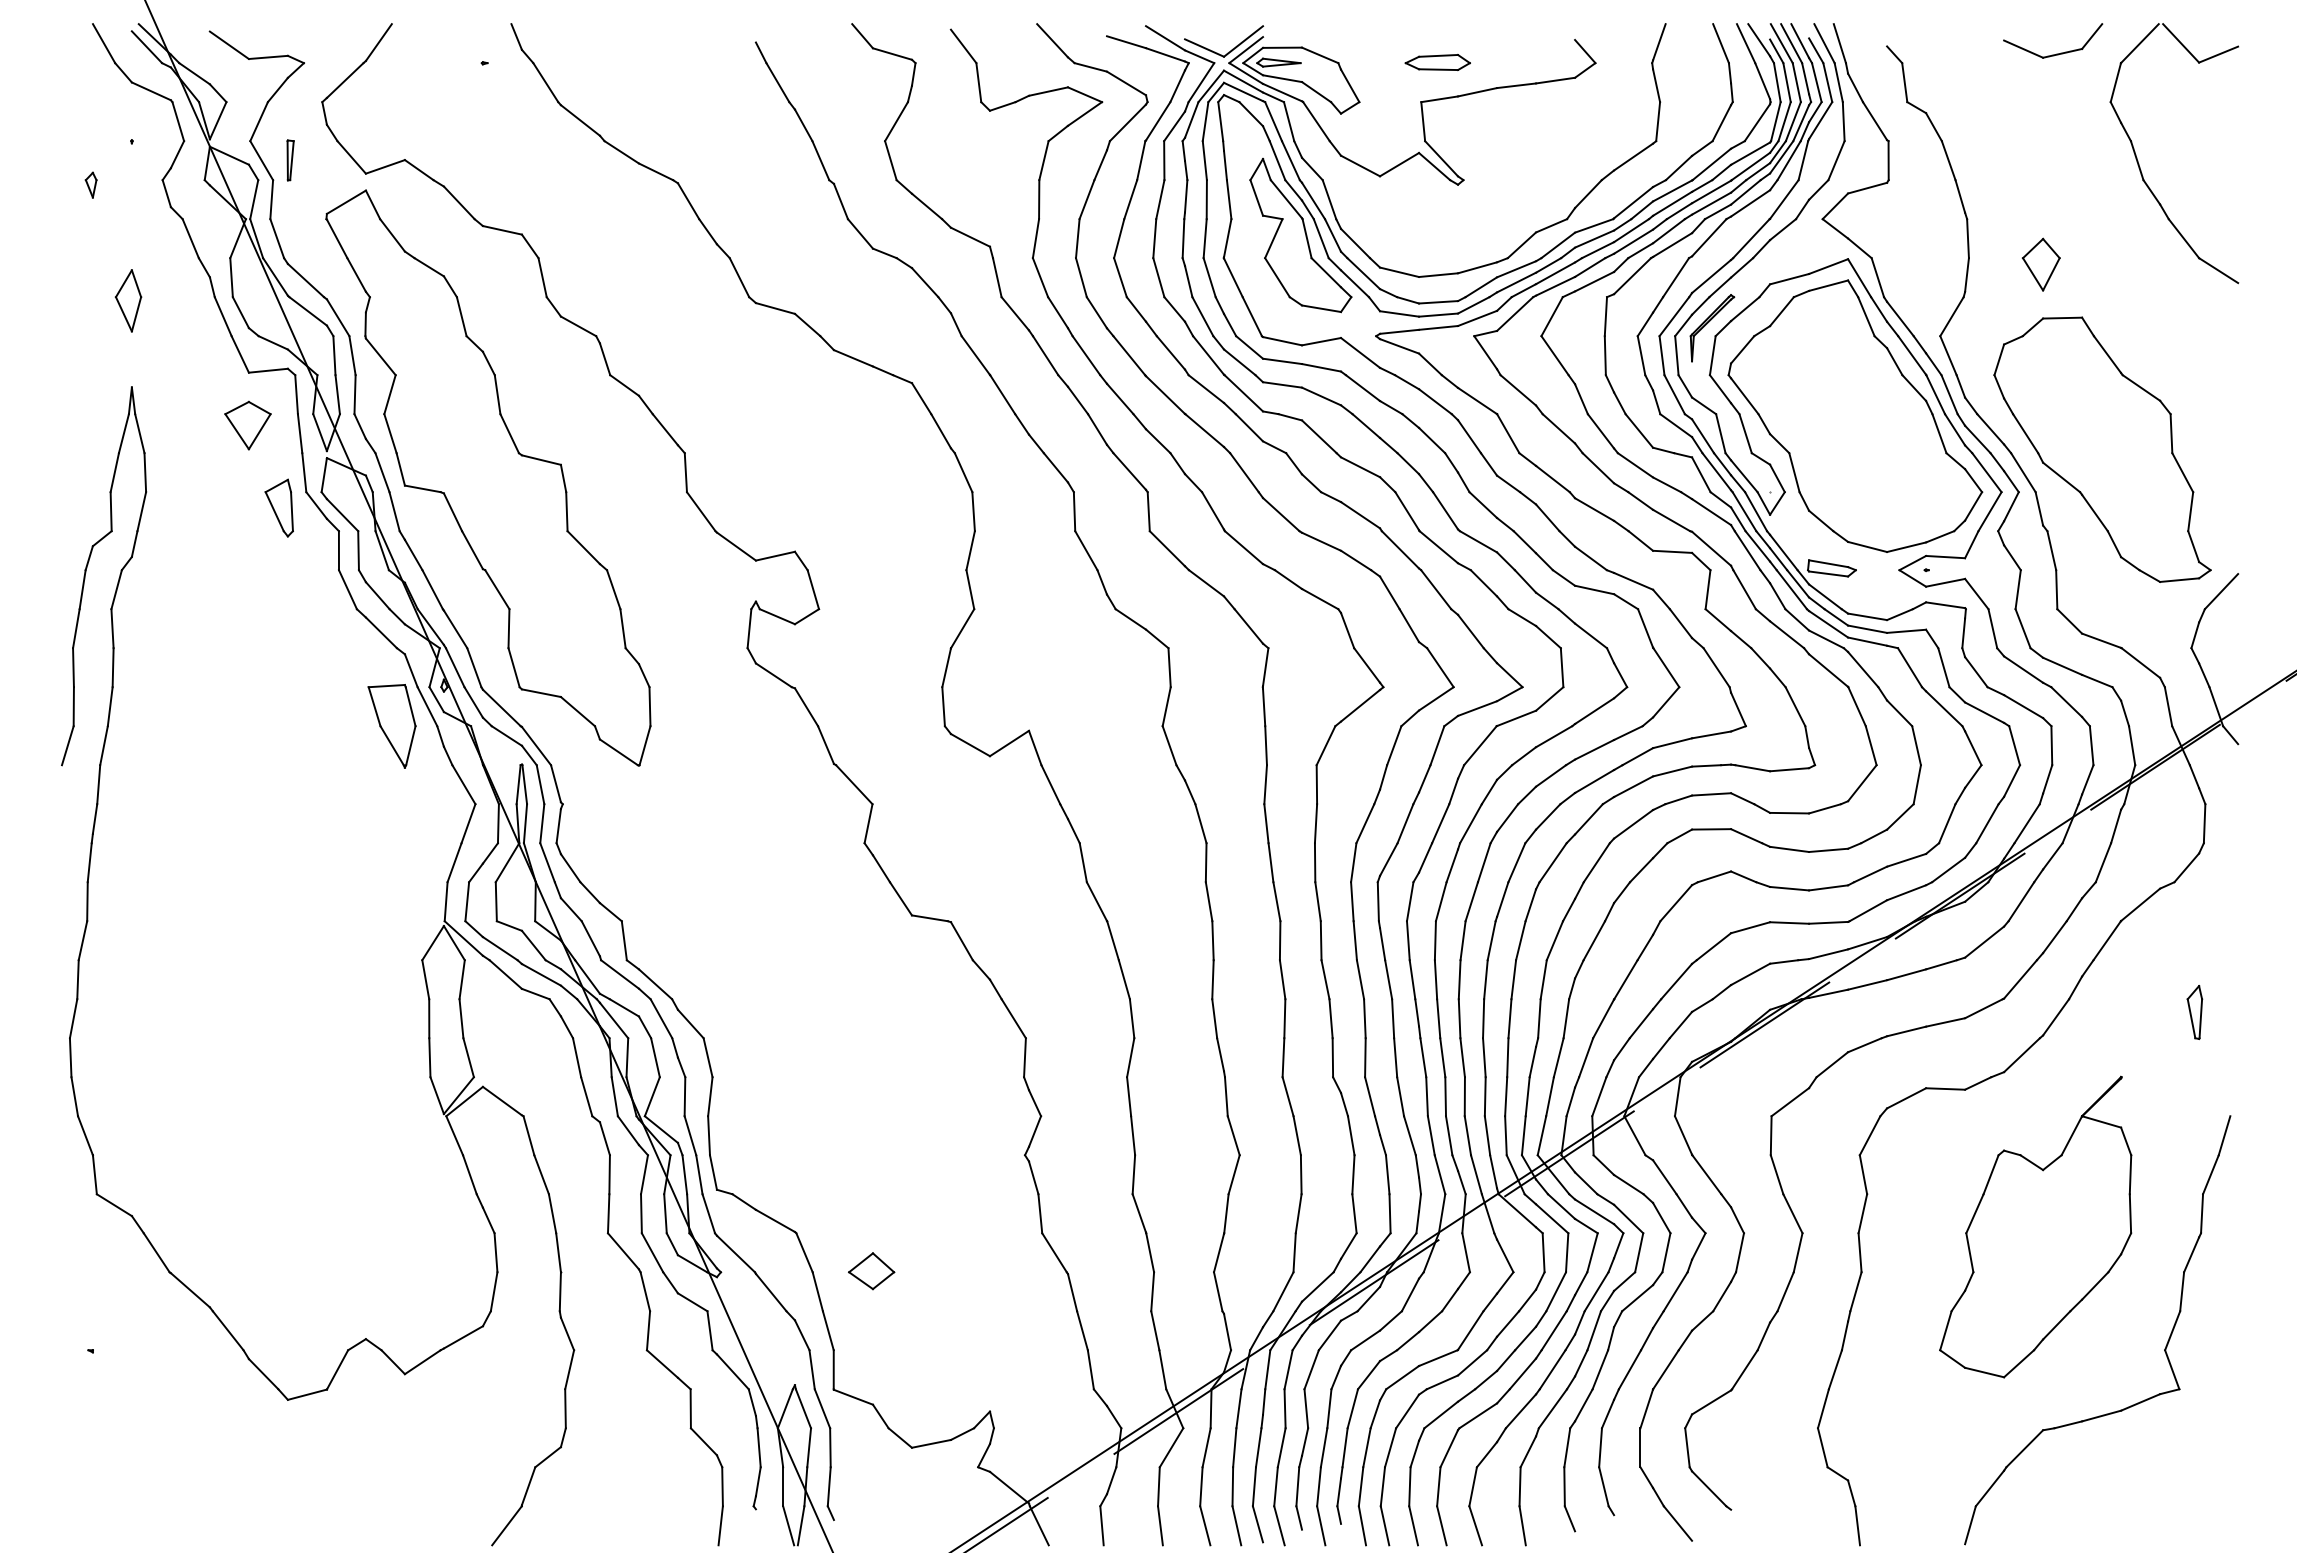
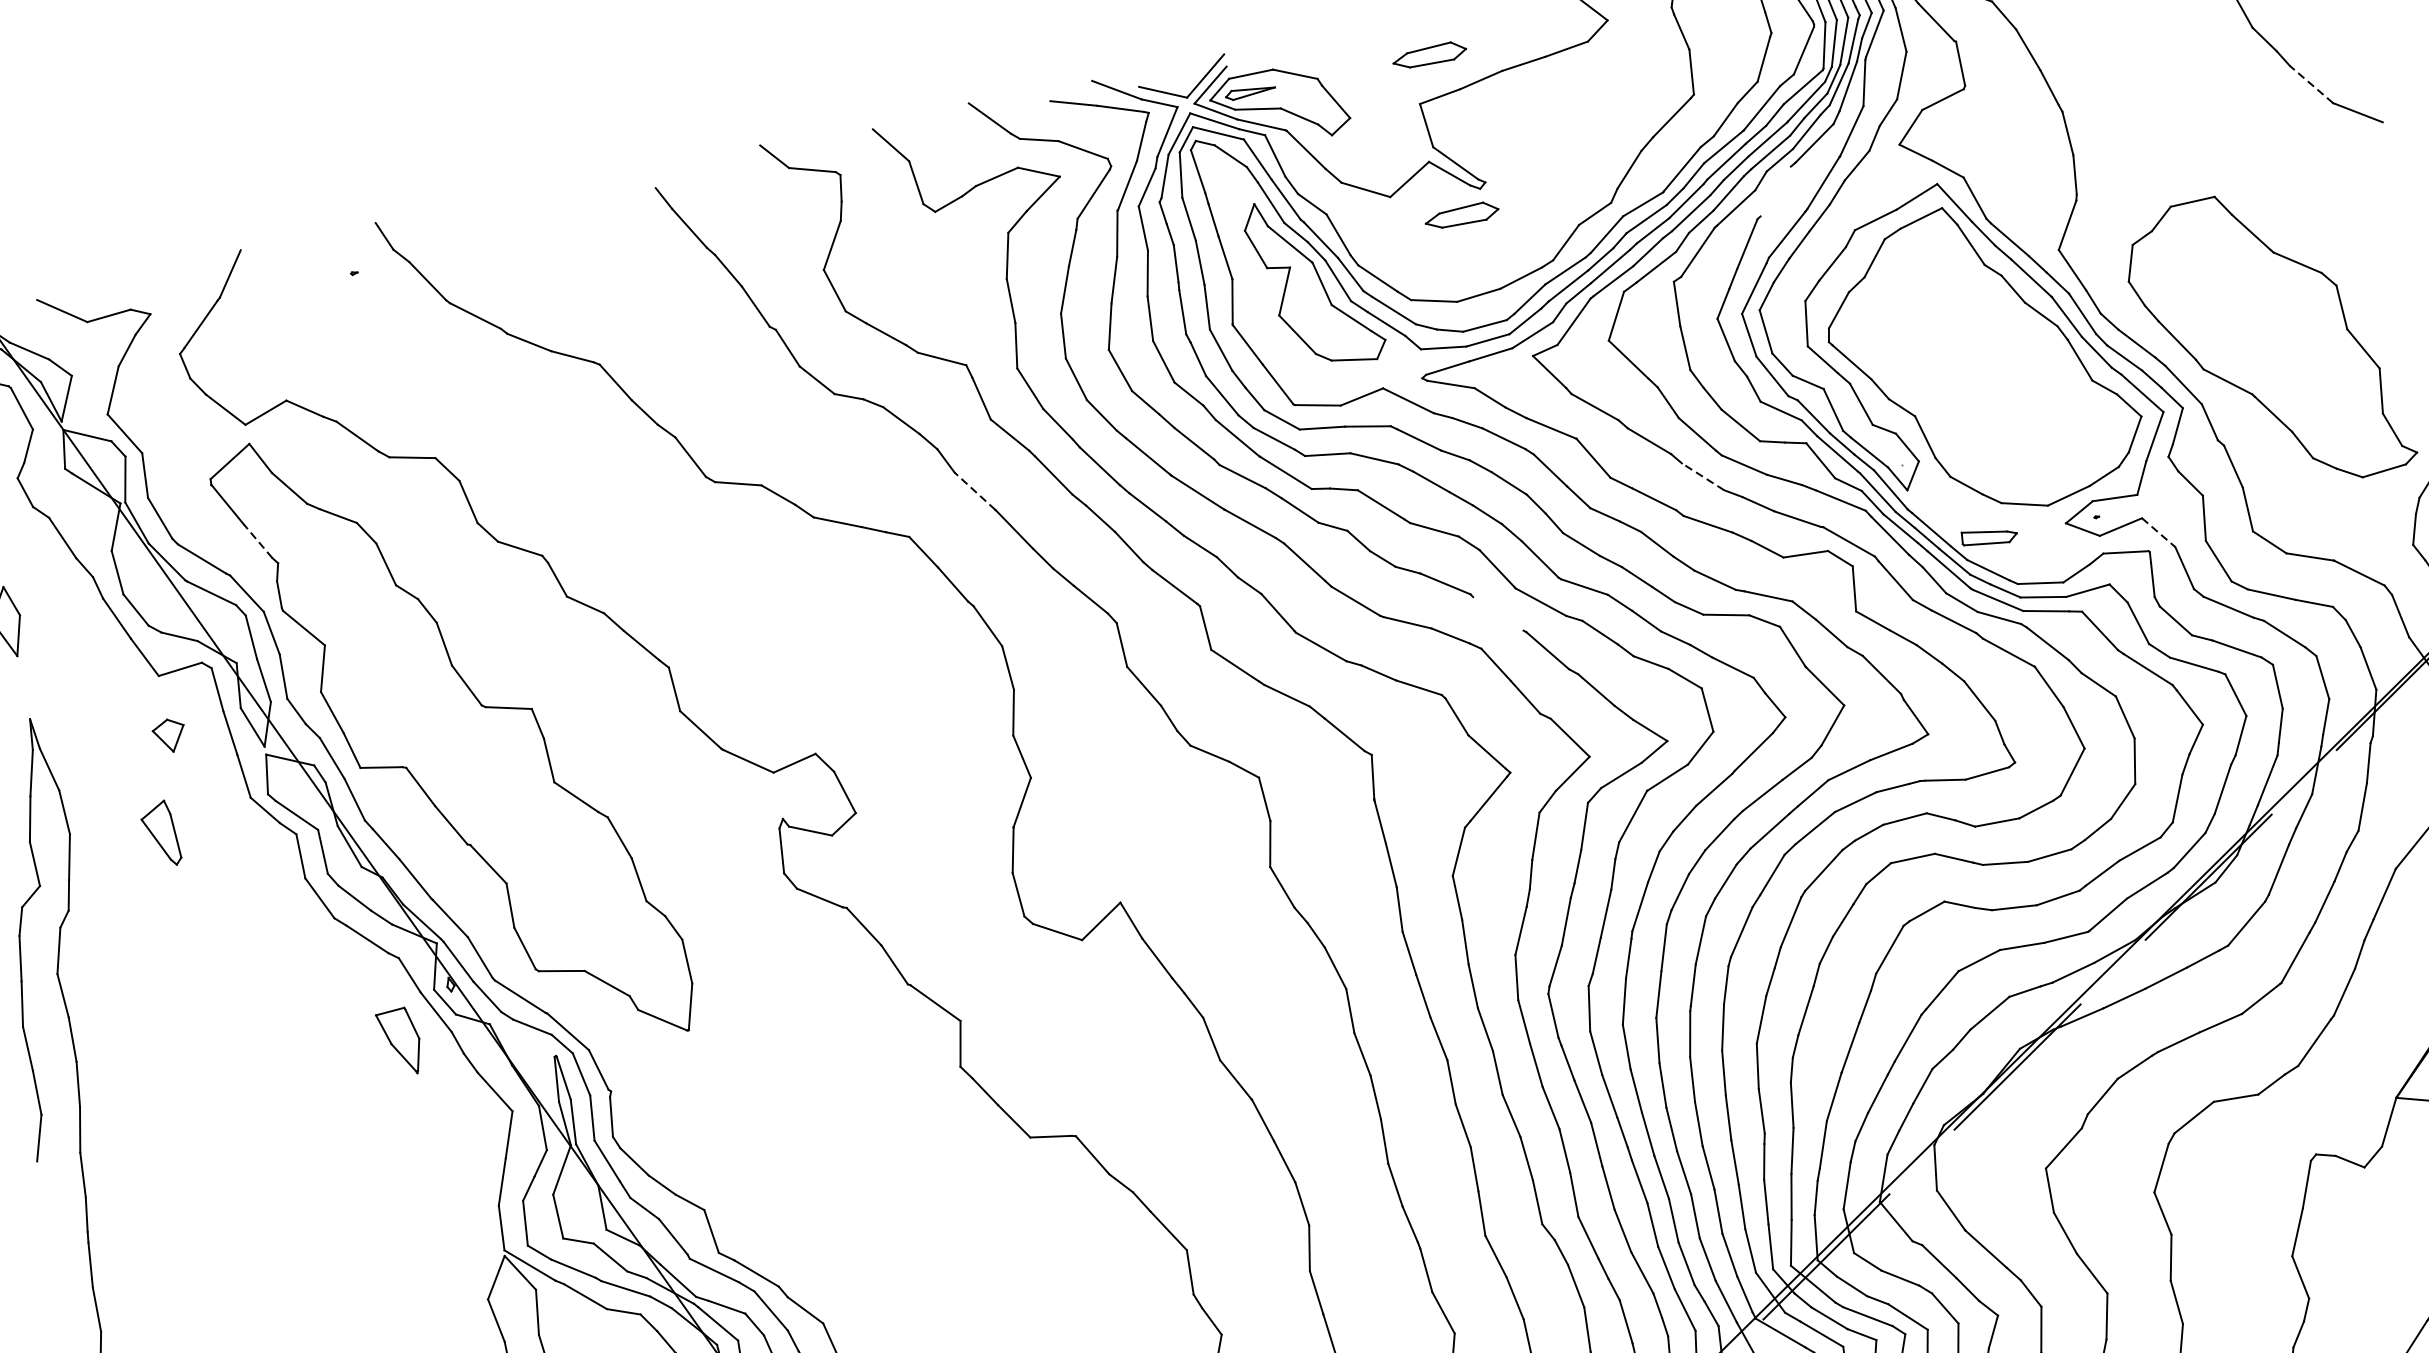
part: (290, 160) -> (157, 427), removed
part: (1437, 204) -> (1461, 215), added
line: (1709, 237) -> (1775, 191), removed
line: (2183, 238) -> (2311, 84), solid -> dashed
part: (2040, 264) -> (2155, 146), removed
line: (356, 274) -> (257, 540), solid -> dashed
part: (1708, 323) -> (1794, 288), removed
line: (975, 355) -> (974, 491), solid -> dashed
part: (247, 425) -> (169, 735), size x0.6
line: (1598, 468) -> (1703, 477), solid -> dashed
part: (278, 507) -> (159, 834), moved
line: (1400, 549) -> (1498, 613), removed
line: (1977, 594) -> (2159, 533), solid -> dashed
part: (391, 726) -> (400, 1042), size x0.7

